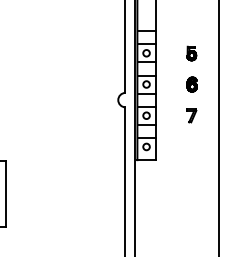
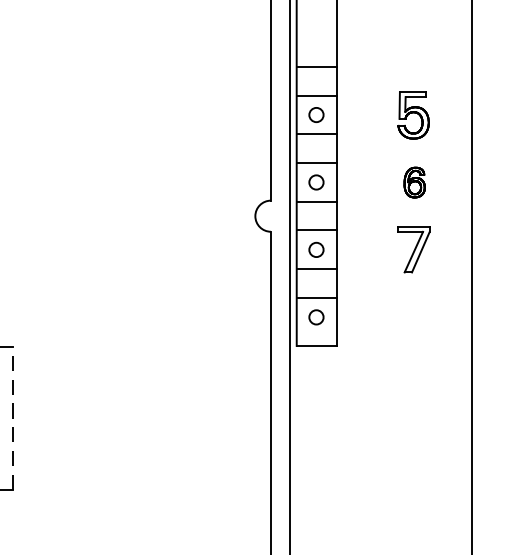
part: (191, 53) -> (413, 115), size x1.6
part: (191, 115) -> (413, 249), size x1.6
line: (6, 193) -> (13, 417), solid -> dashed

